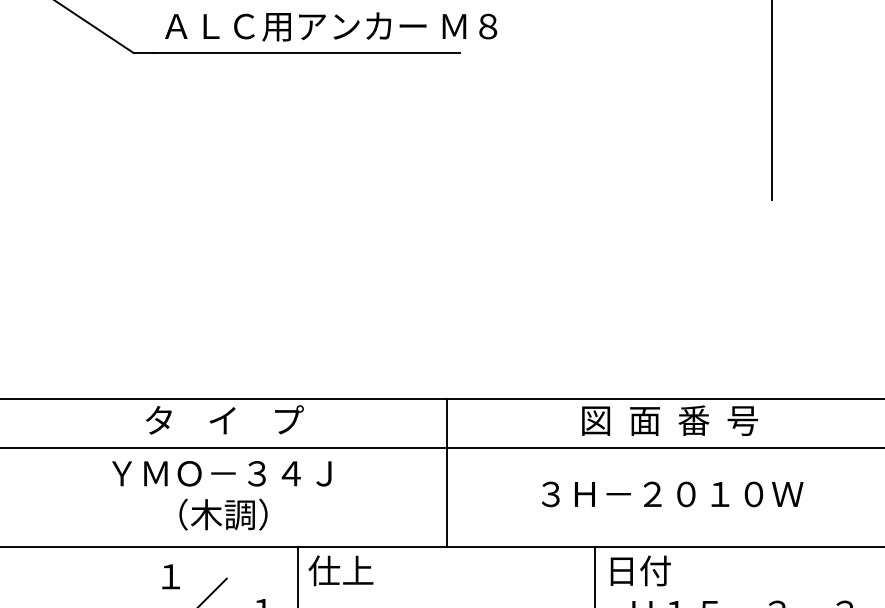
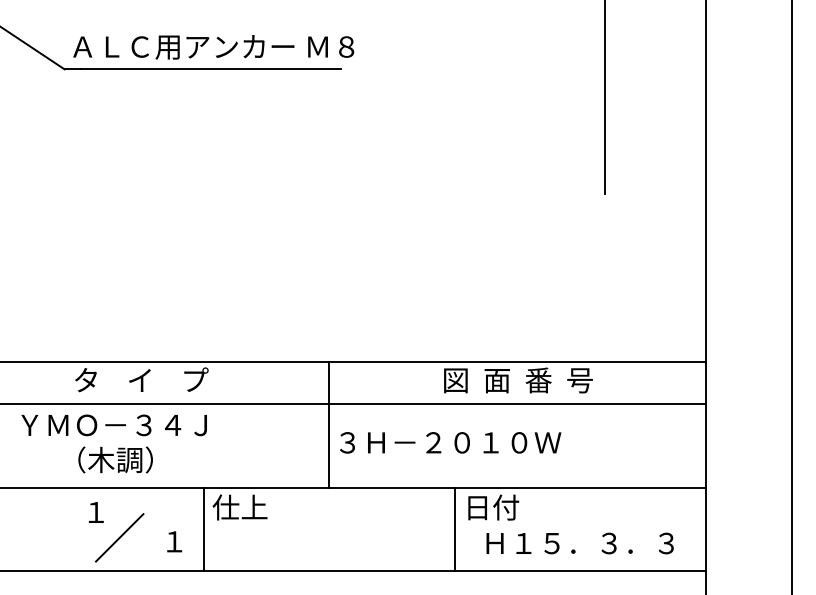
text: (330, 27) -> (213, 47), moved
text: (672, 494) -> (450, 442), moved
text: (220, 495) -> (113, 443), moved

